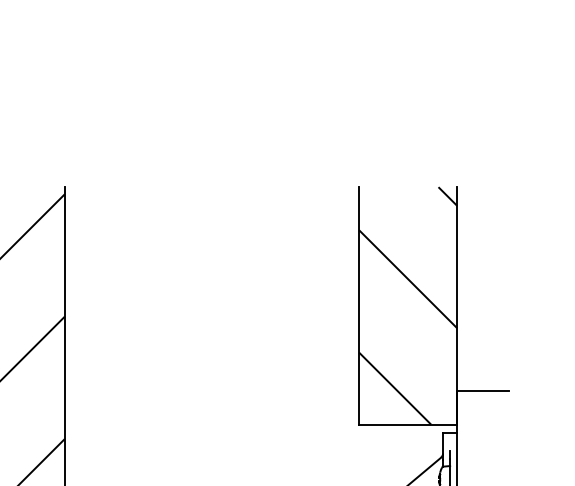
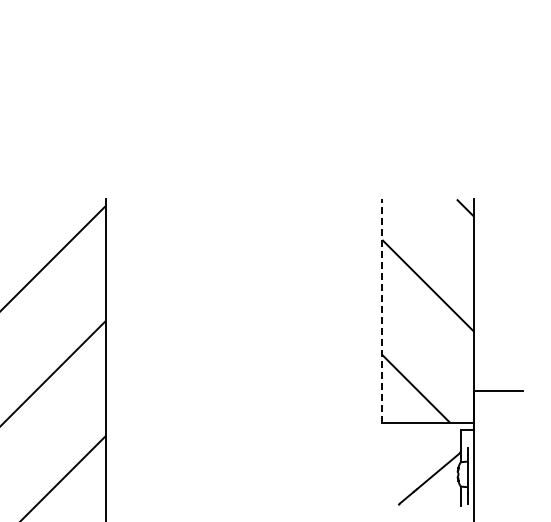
line: (359, 306) -> (382, 311), solid -> dashed

